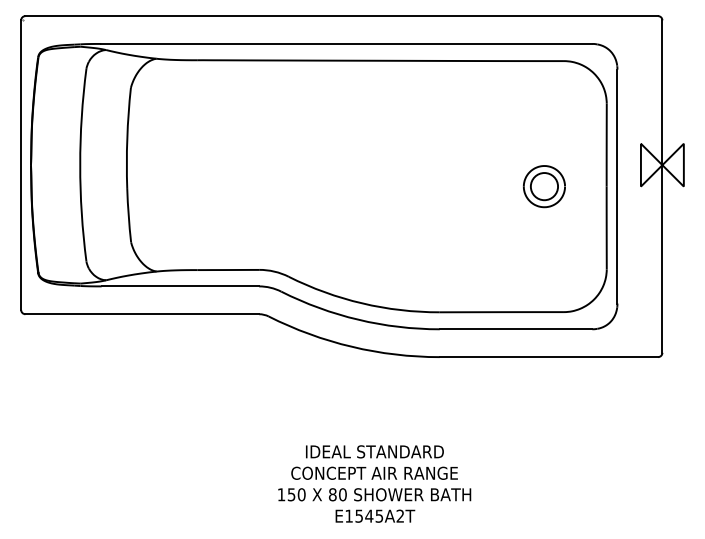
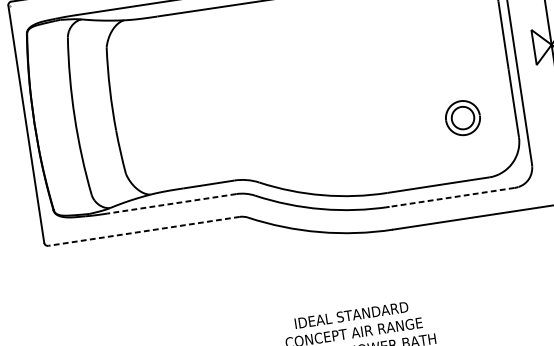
part: (544, 186) -> (463, 117), moved
line: (180, 286) -> (171, 203), solid -> dashed
line: (142, 314) -> (144, 231), solid -> dashed
line: (515, 329) -> (451, 197), solid -> dashed

